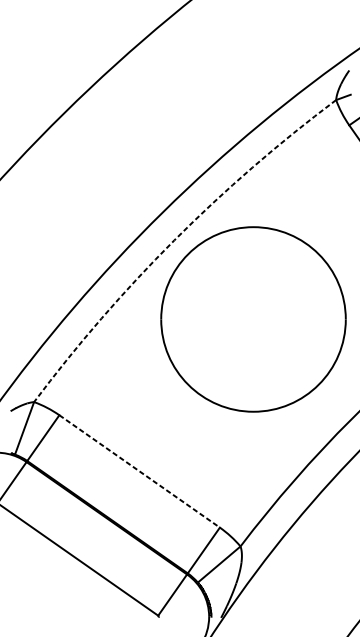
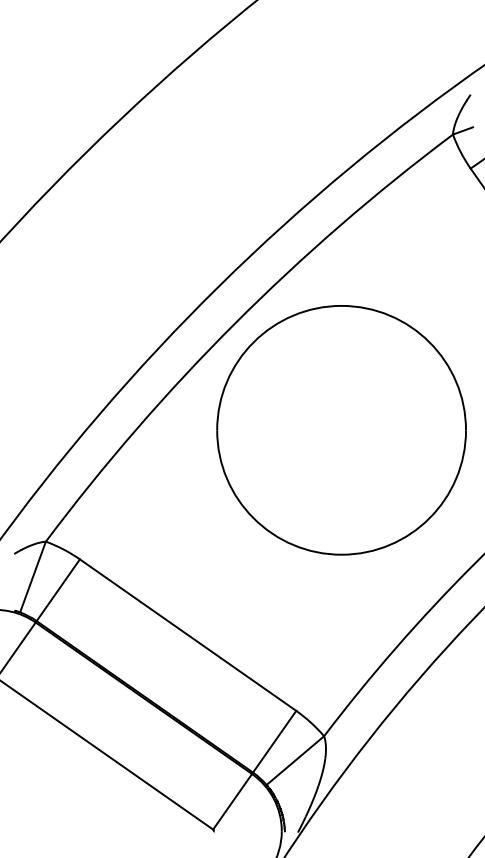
arc: (174, 240) -> (234, 323), dashed -> solid
line: (139, 471) -> (188, 635), dashed -> solid

